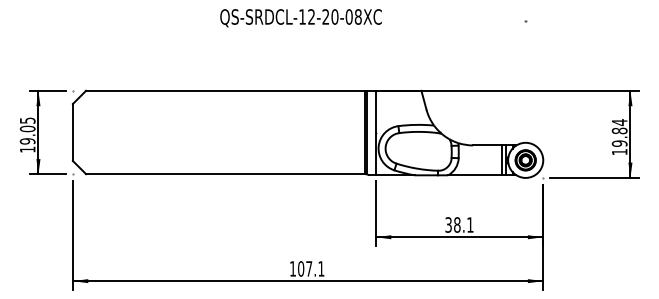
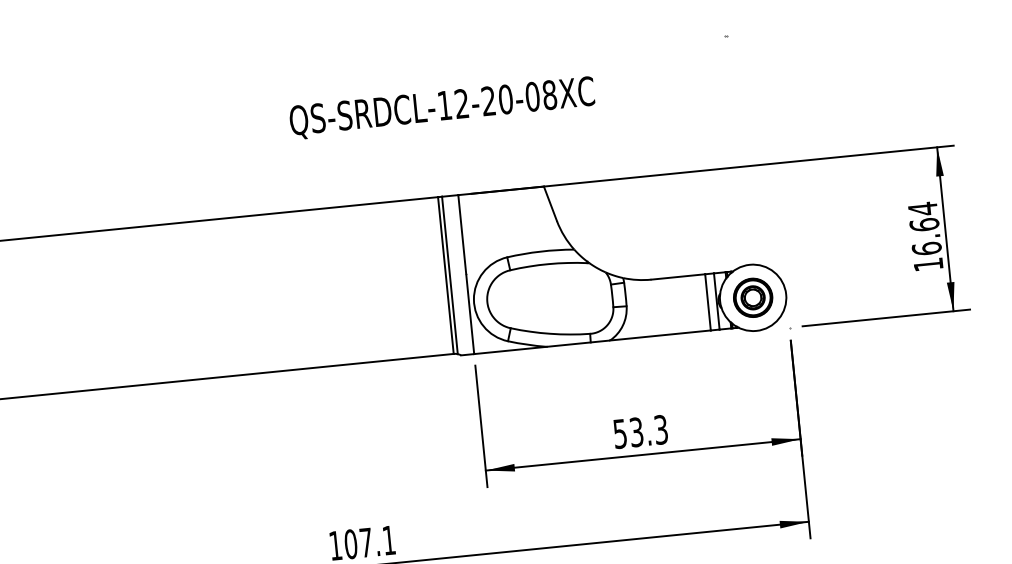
text: (300, 18) -> (441, 108), moved
text: (619, 136) -> (925, 235), 19.84 -> 16.64
text: (459, 224) -> (640, 430), 38.1 -> 53.3

